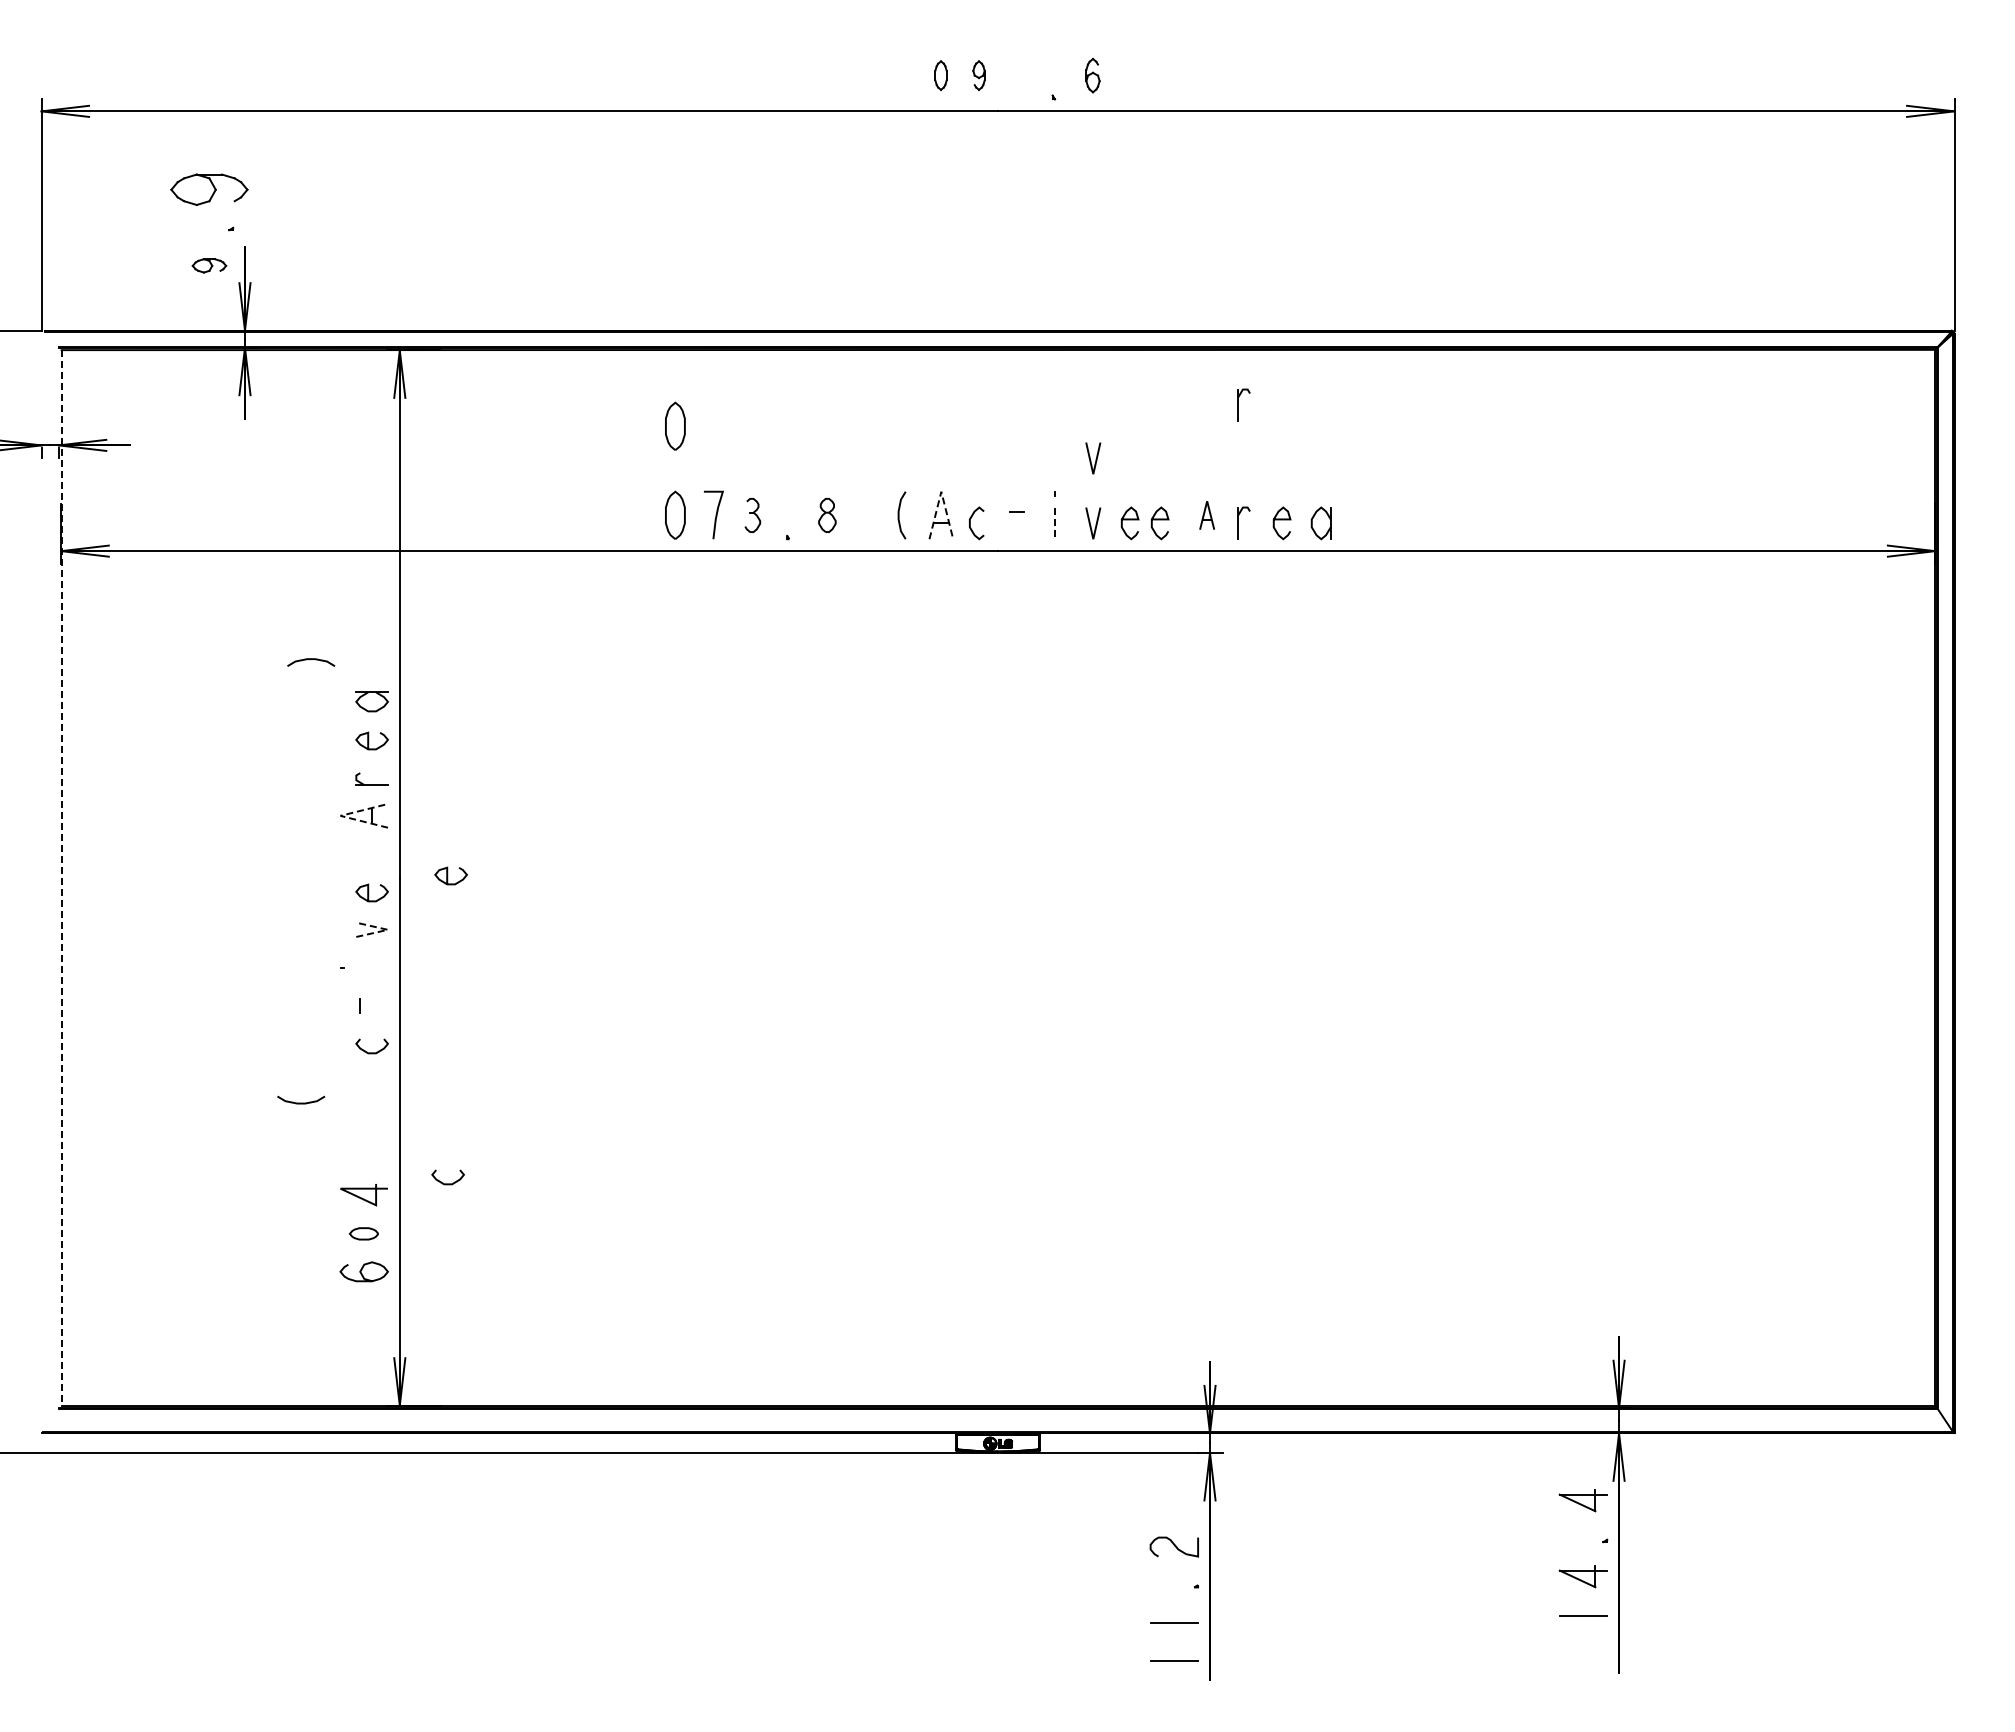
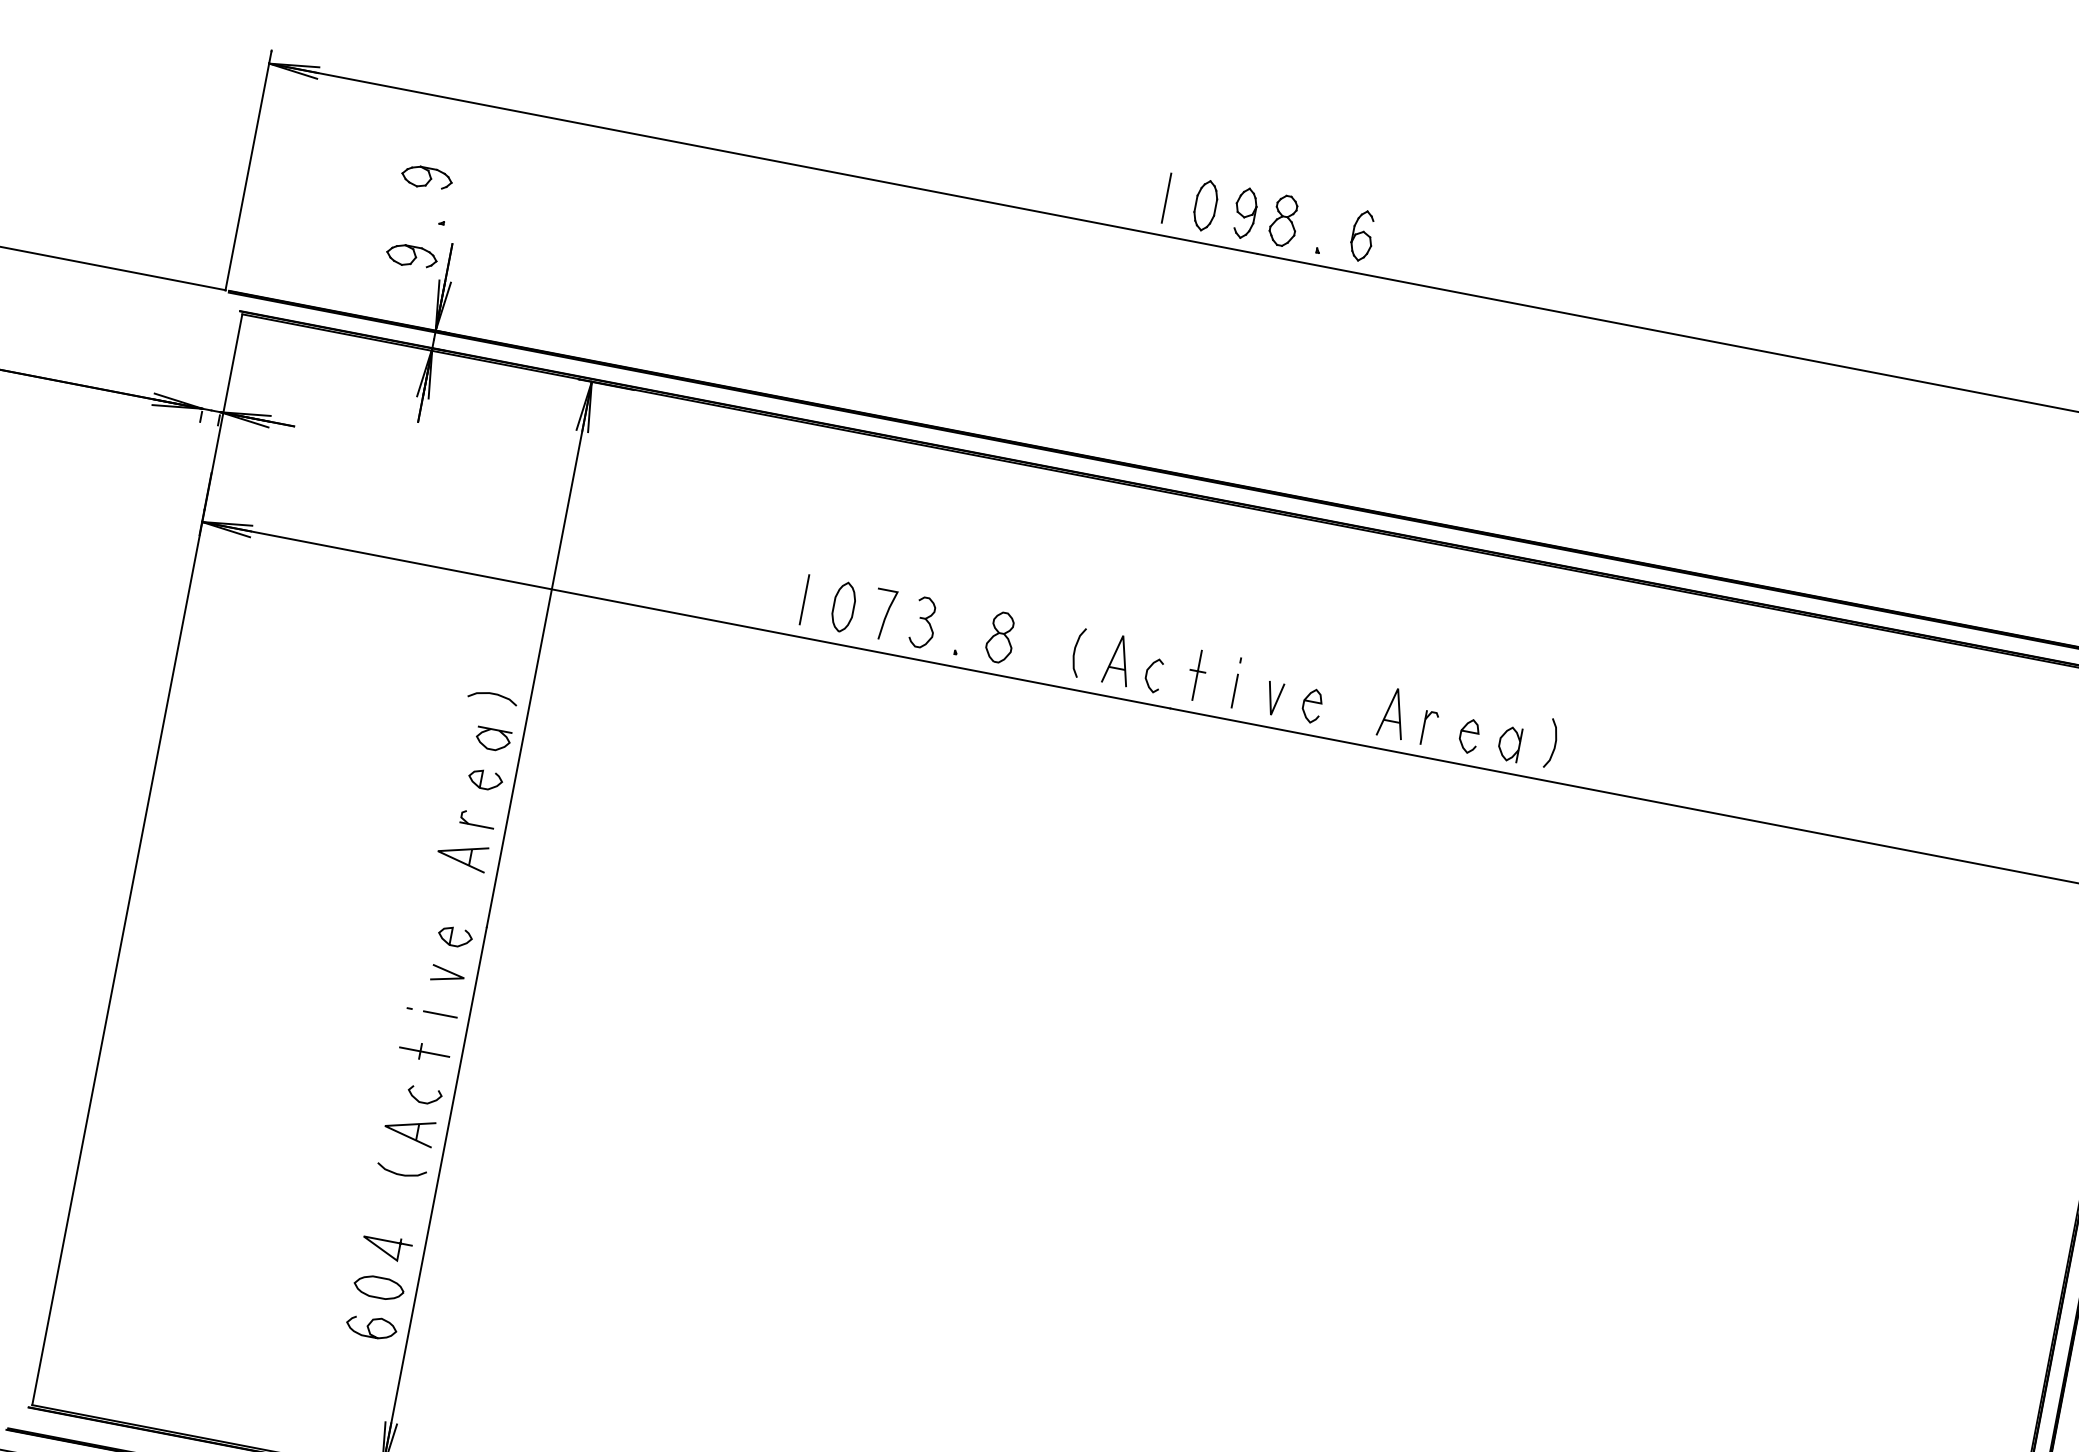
line: (903, 75) -> (1167, 198), added
part: (940, 75) -> (1205, 205), size x1.67
part: (978, 75) -> (1244, 212), size x1.67
part: (1016, 75) -> (1283, 220), added
part: (1092, 75) -> (1362, 235), size x1.43
part: (209, 189) -> (427, 177), size x0.62
part: (209, 265) -> (412, 256), size x1.43
part: (1243, 404) -> (1452, 605), removed
part: (675, 425) -> (861, 514), removed
line: (1095, 459) -> (1289, 633), removed
line: (941, 491) -> (1123, 635), dashed -> solid
line: (637, 515) -> (804, 599), added
part: (752, 515) -> (923, 622), size x1.43
part: (827, 515) -> (1000, 637), size x1.43
line: (1017, 515) -> (1197, 675), added
part: (1206, 515) -> (1392, 713), size x1.67
curve: (1363, 515) -> (1554, 744), added
curve: (1159, 520) -> (1343, 708), removed
line: (1055, 523) -> (1234, 691), dashed -> solid
curve: (311, 659) -> (493, 694), moved
line: (340, 815) -> (437, 850), dashed -> solid
curve: (448, 875) -> (537, 934), removed
line: (61, 877) -> (137, 859), dashed -> solid
line: (387, 929) -> (463, 977), dashed -> solid
line: (371, 967) -> (439, 1013), added
line: (363, 1005) -> (423, 1051), added
part: (363, 1081) -> (408, 1130), added
curve: (301, 1102) -> (401, 1173), moved
curve: (447, 1183) -> (475, 1252), removed
part: (363, 1233) -> (378, 1287), size x1.67

